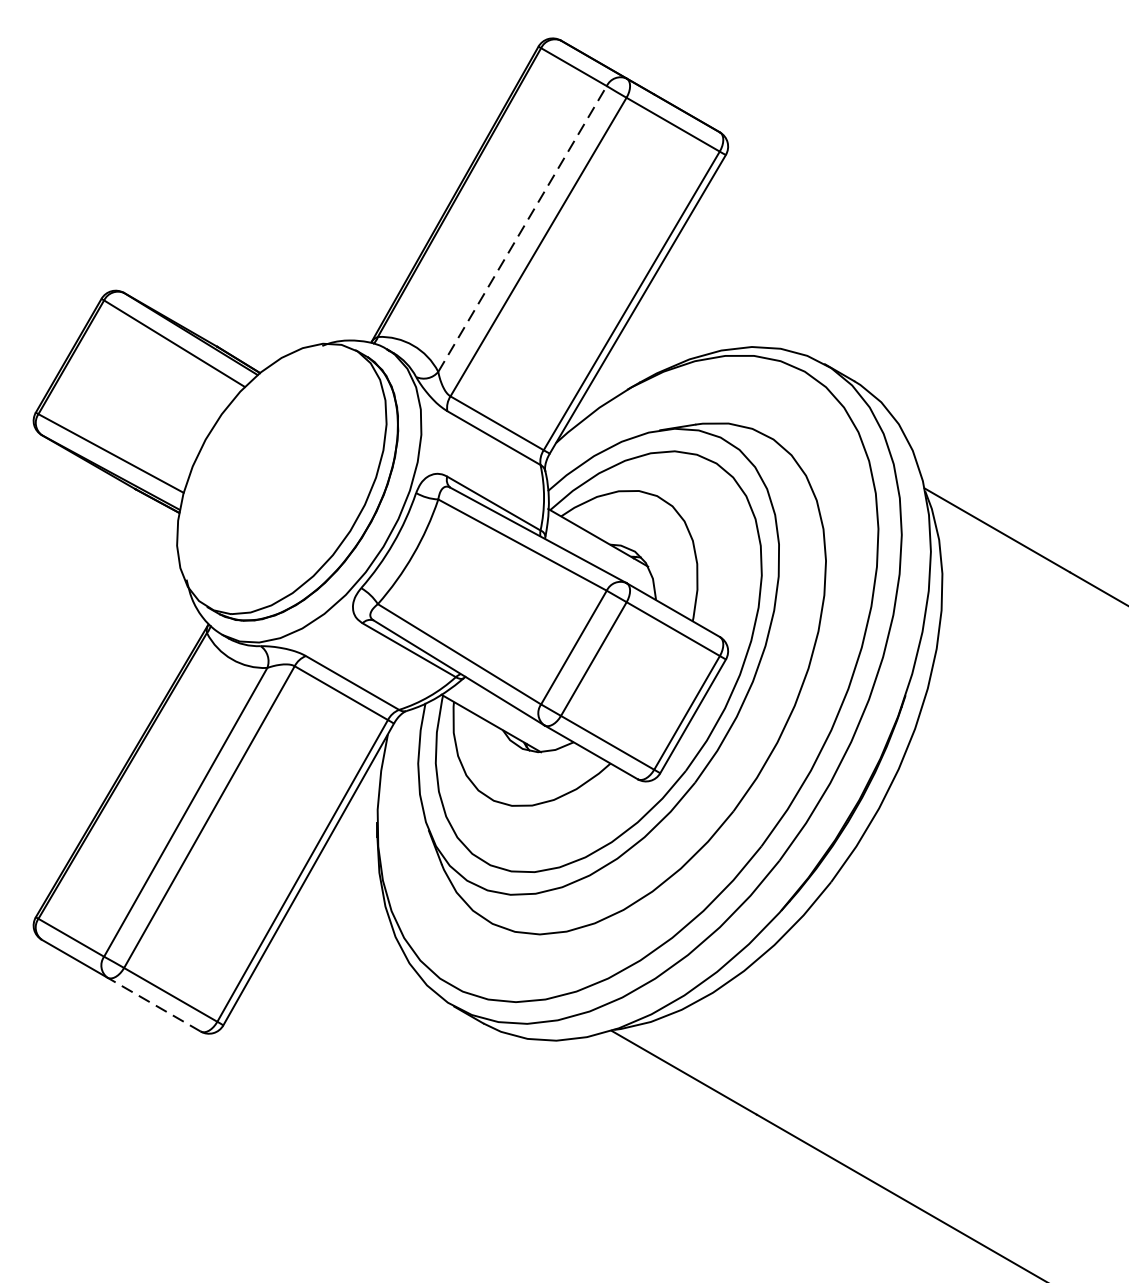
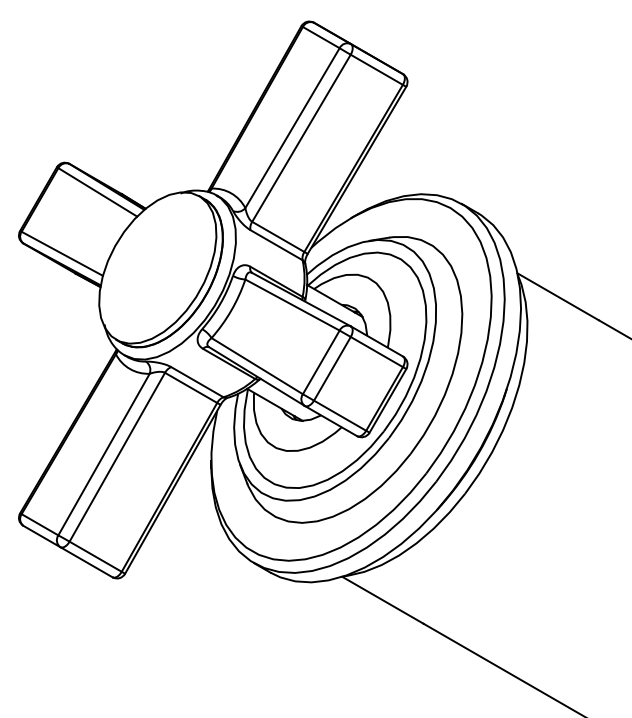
line: (522, 229) -> (292, 128), dashed -> solid
line: (152, 1003) -> (85, 561), dashed -> solid

